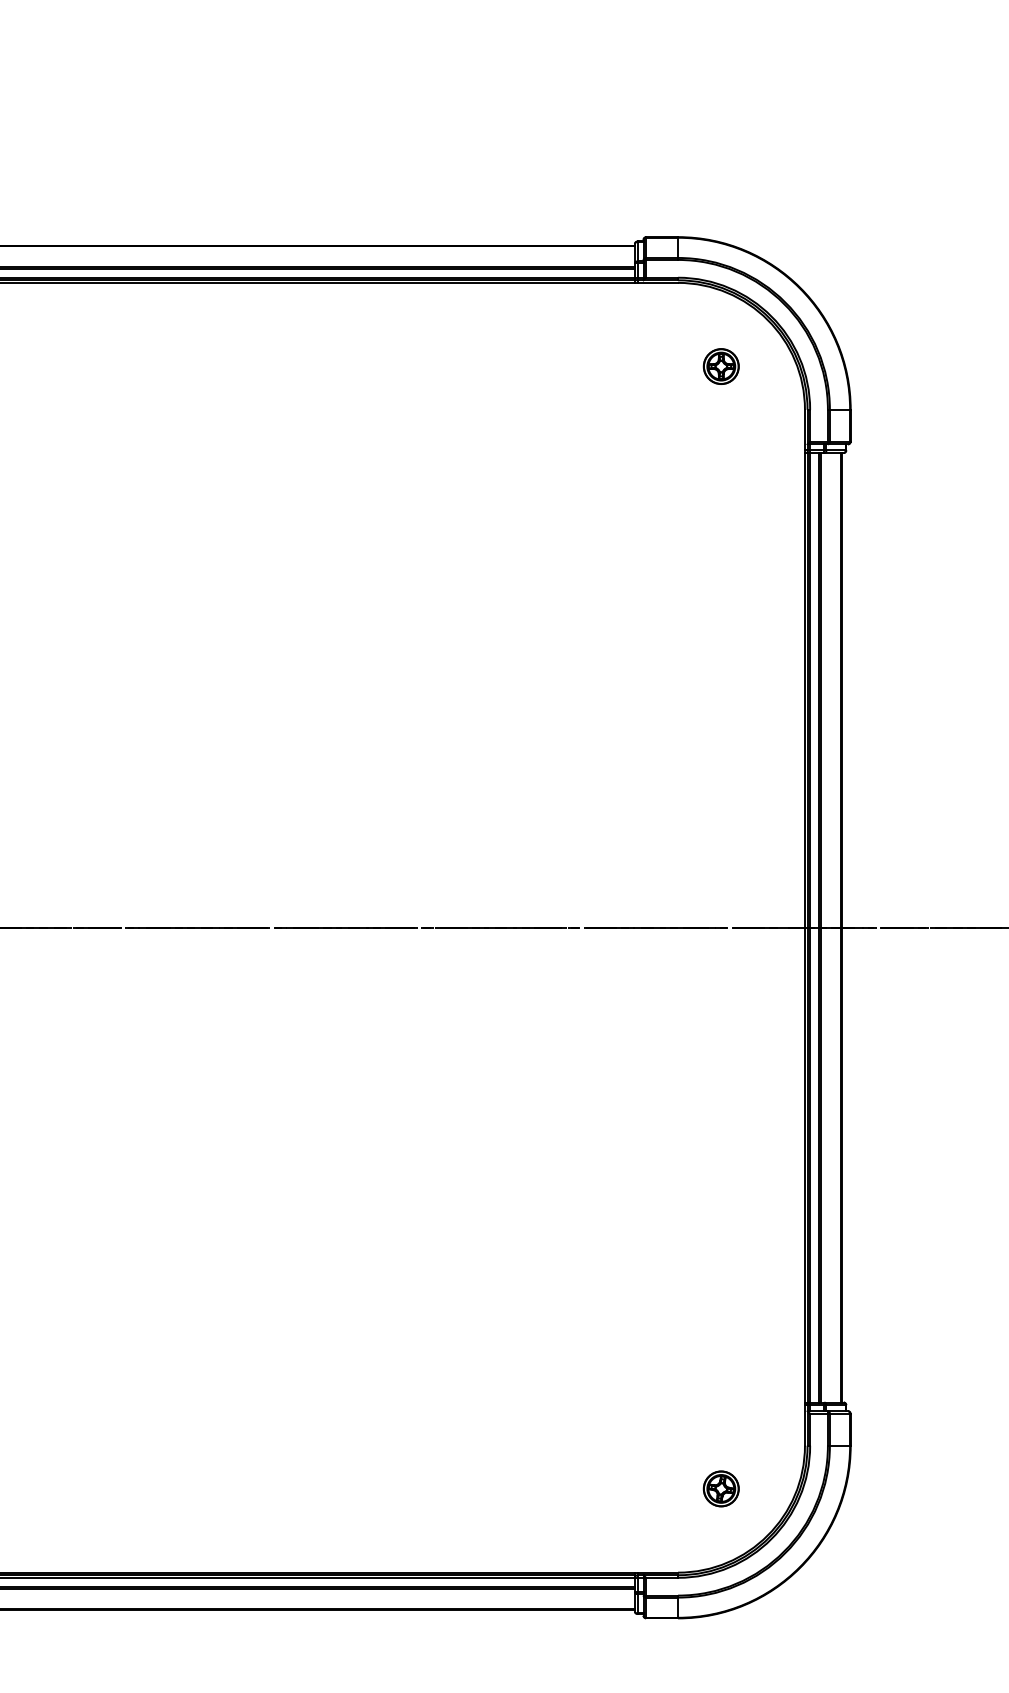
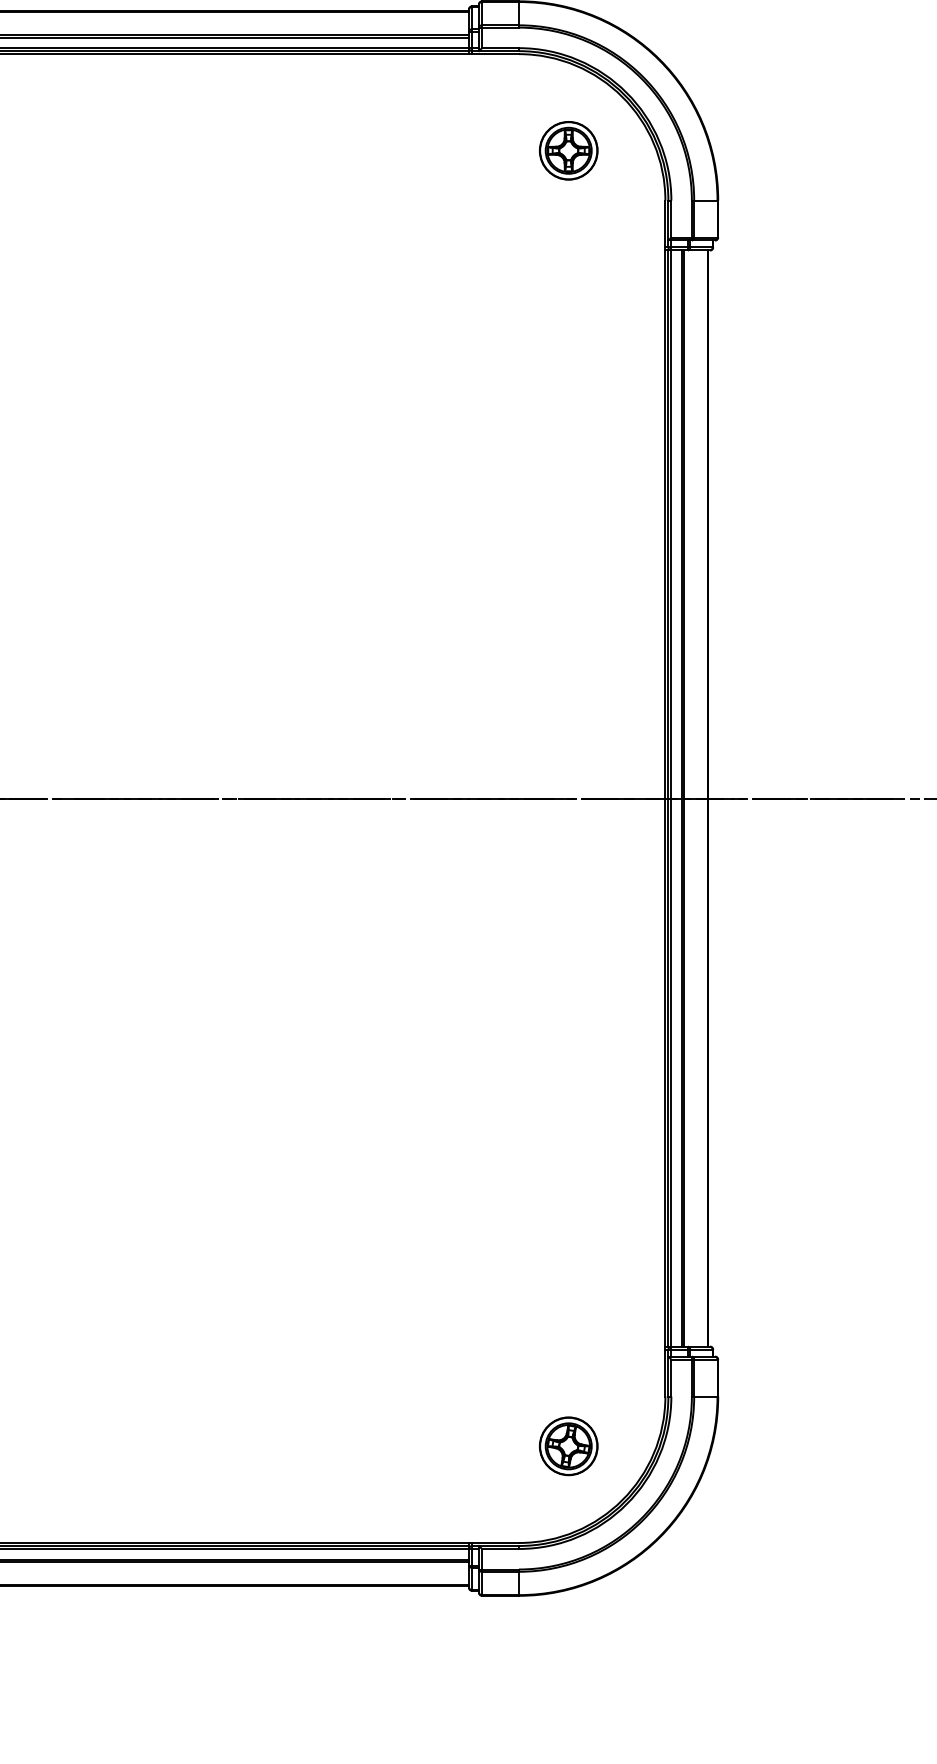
part: (721, 366) -> (569, 150), size x1.43
part: (721, 1488) -> (569, 1445), size x1.43

